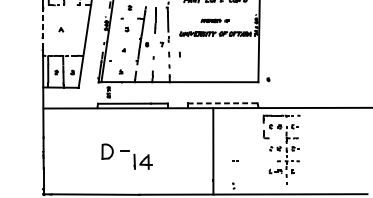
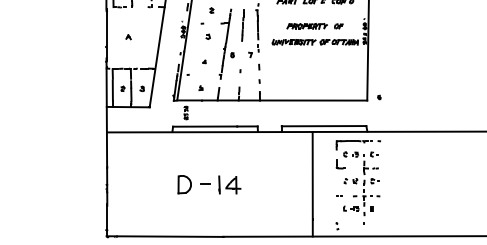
part: (214, 21) -> (314, 26), size x1.67
line: (43, 28) -> (106, 35), dashed -> solid
line: (180, 54) -> (272, 66), removed
line: (223, 103) -> (324, 126), dashed -> solid
part: (280, 149) -> (357, 182), moved
part: (142, 161) -> (229, 184), moved

